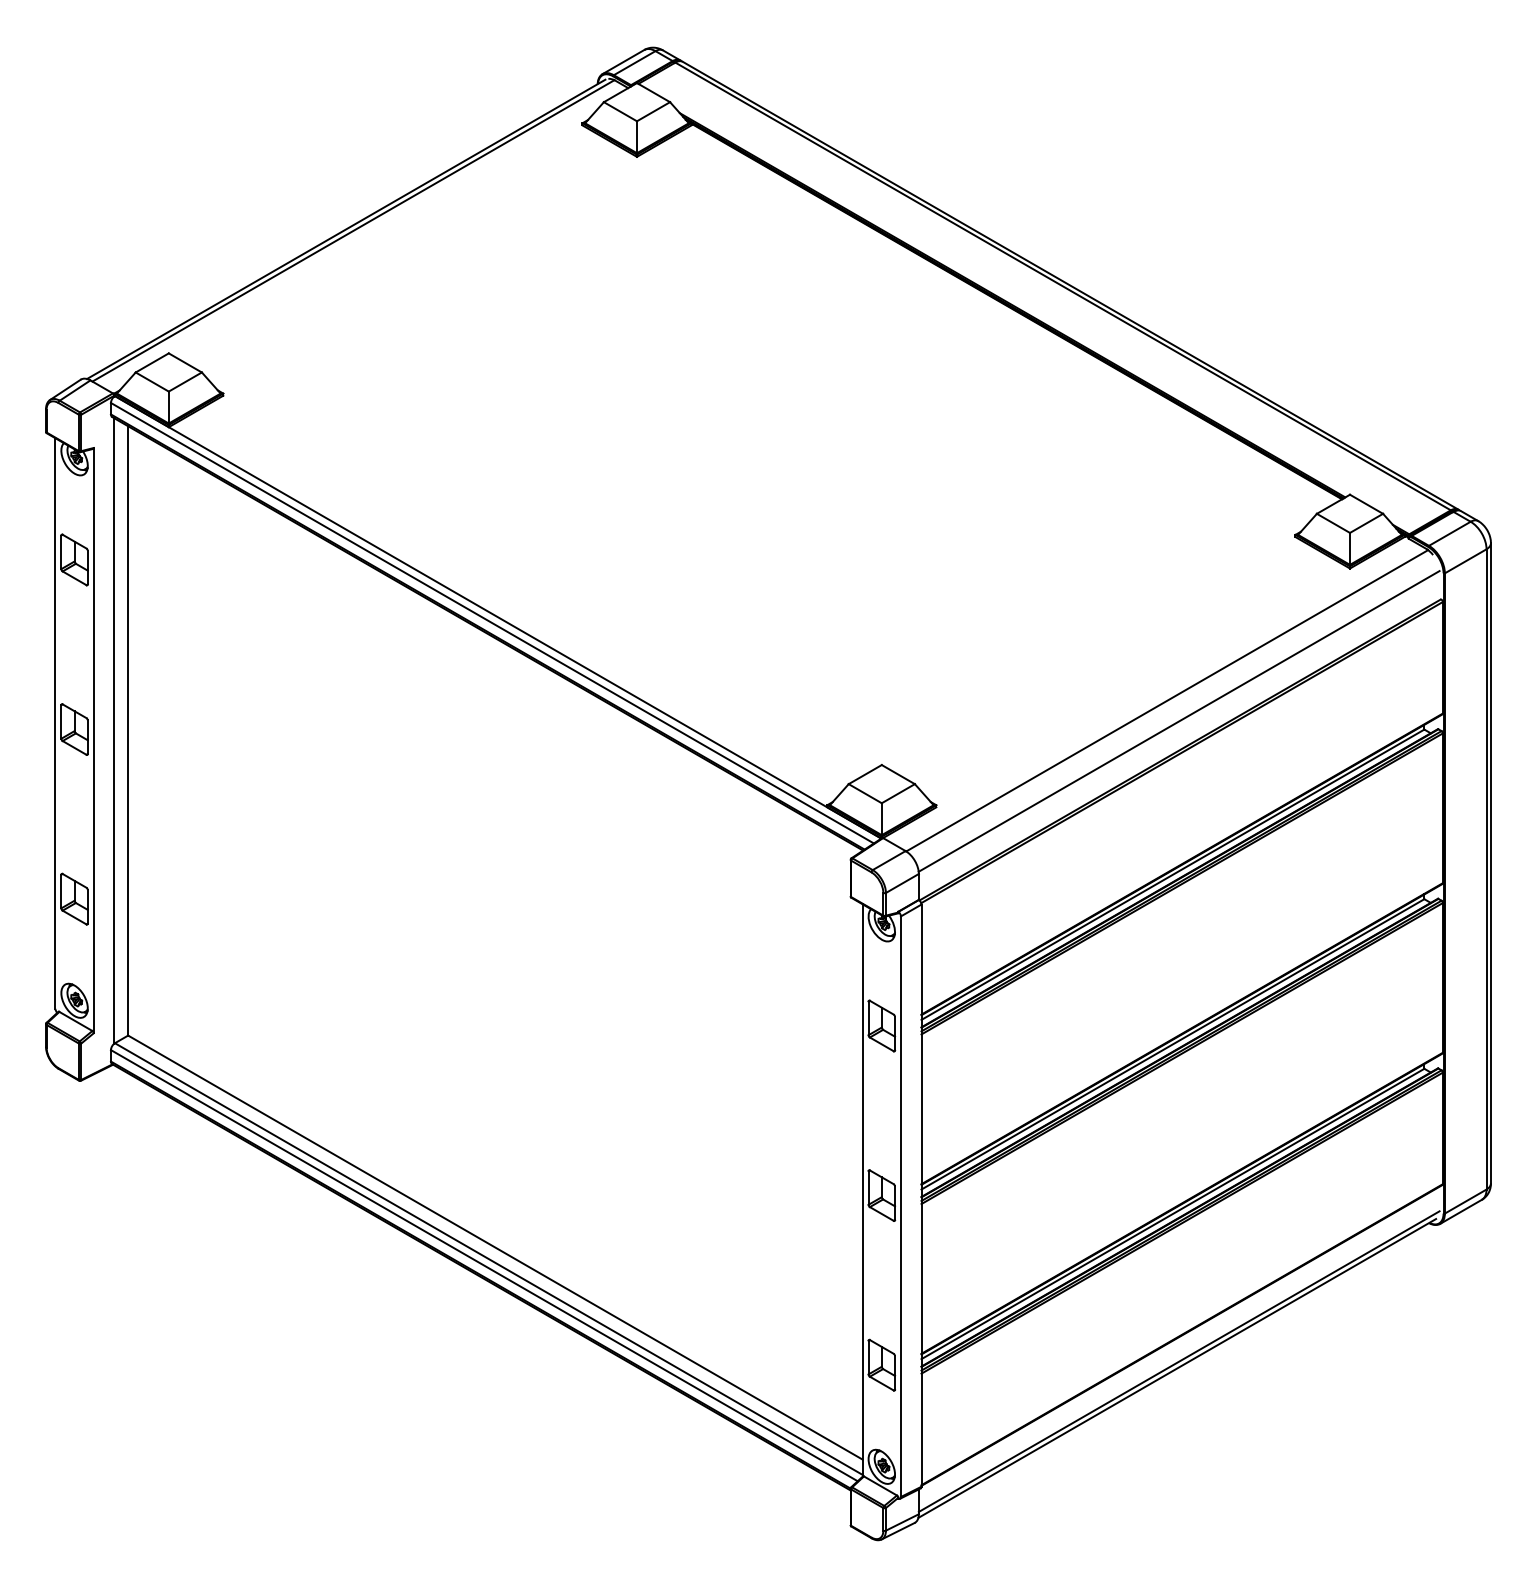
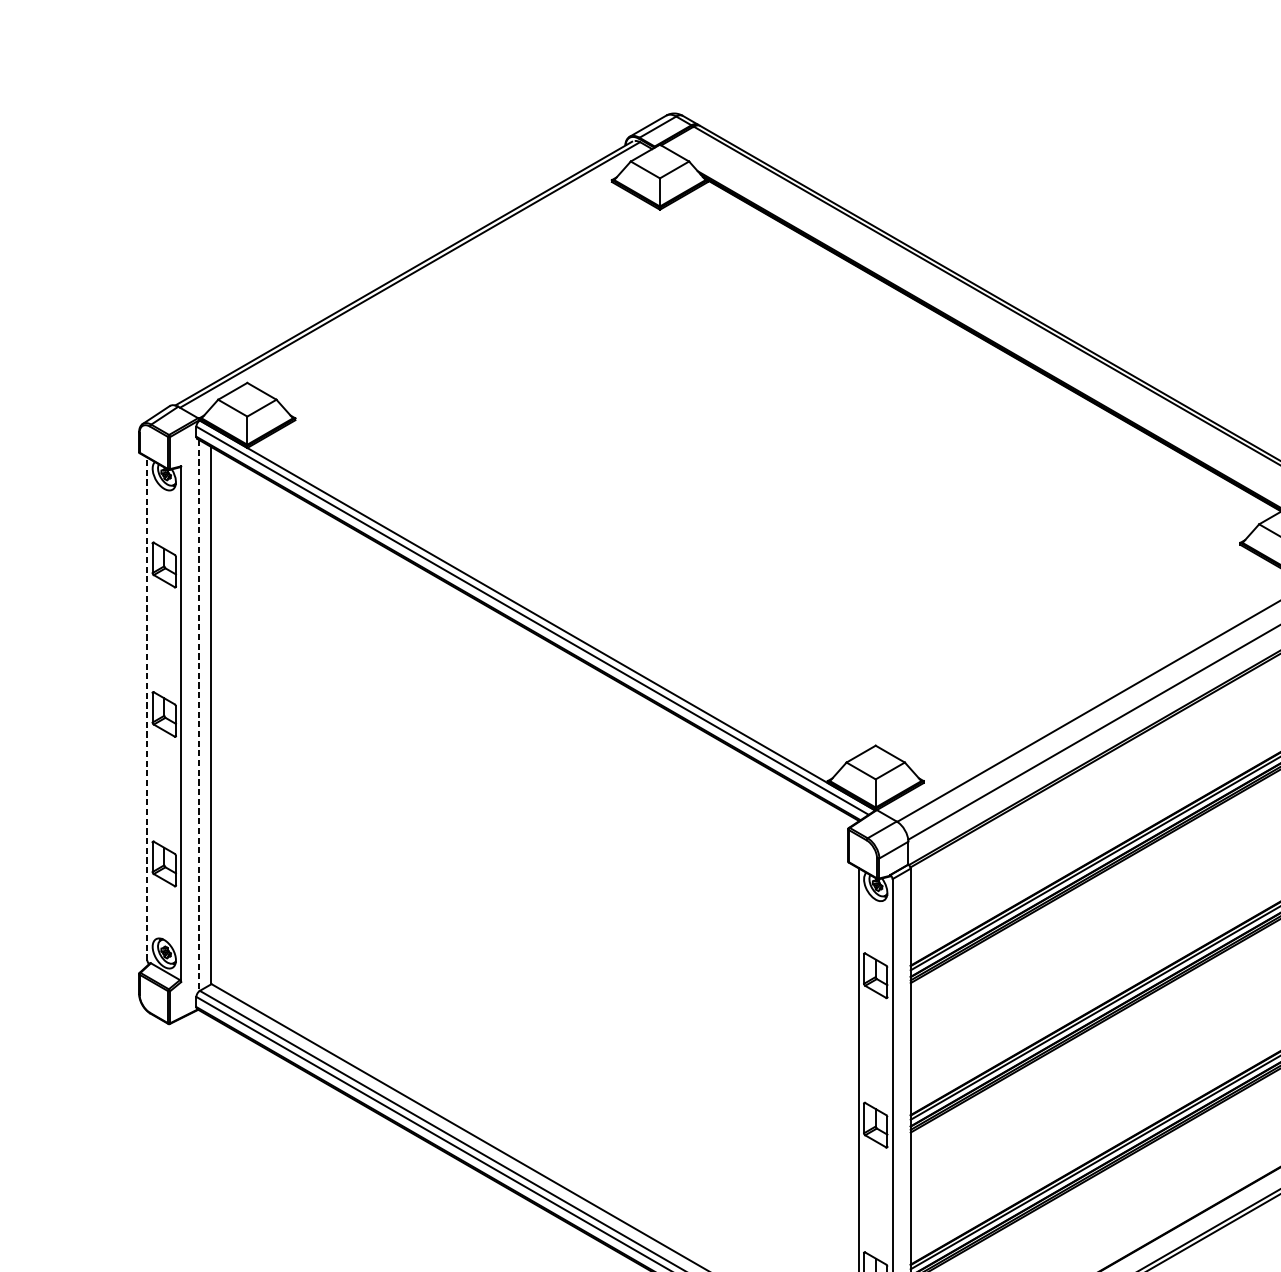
line: (55, 723) -> (147, 709), solid -> dashed
line: (114, 730) -> (199, 715), solid -> dashed

